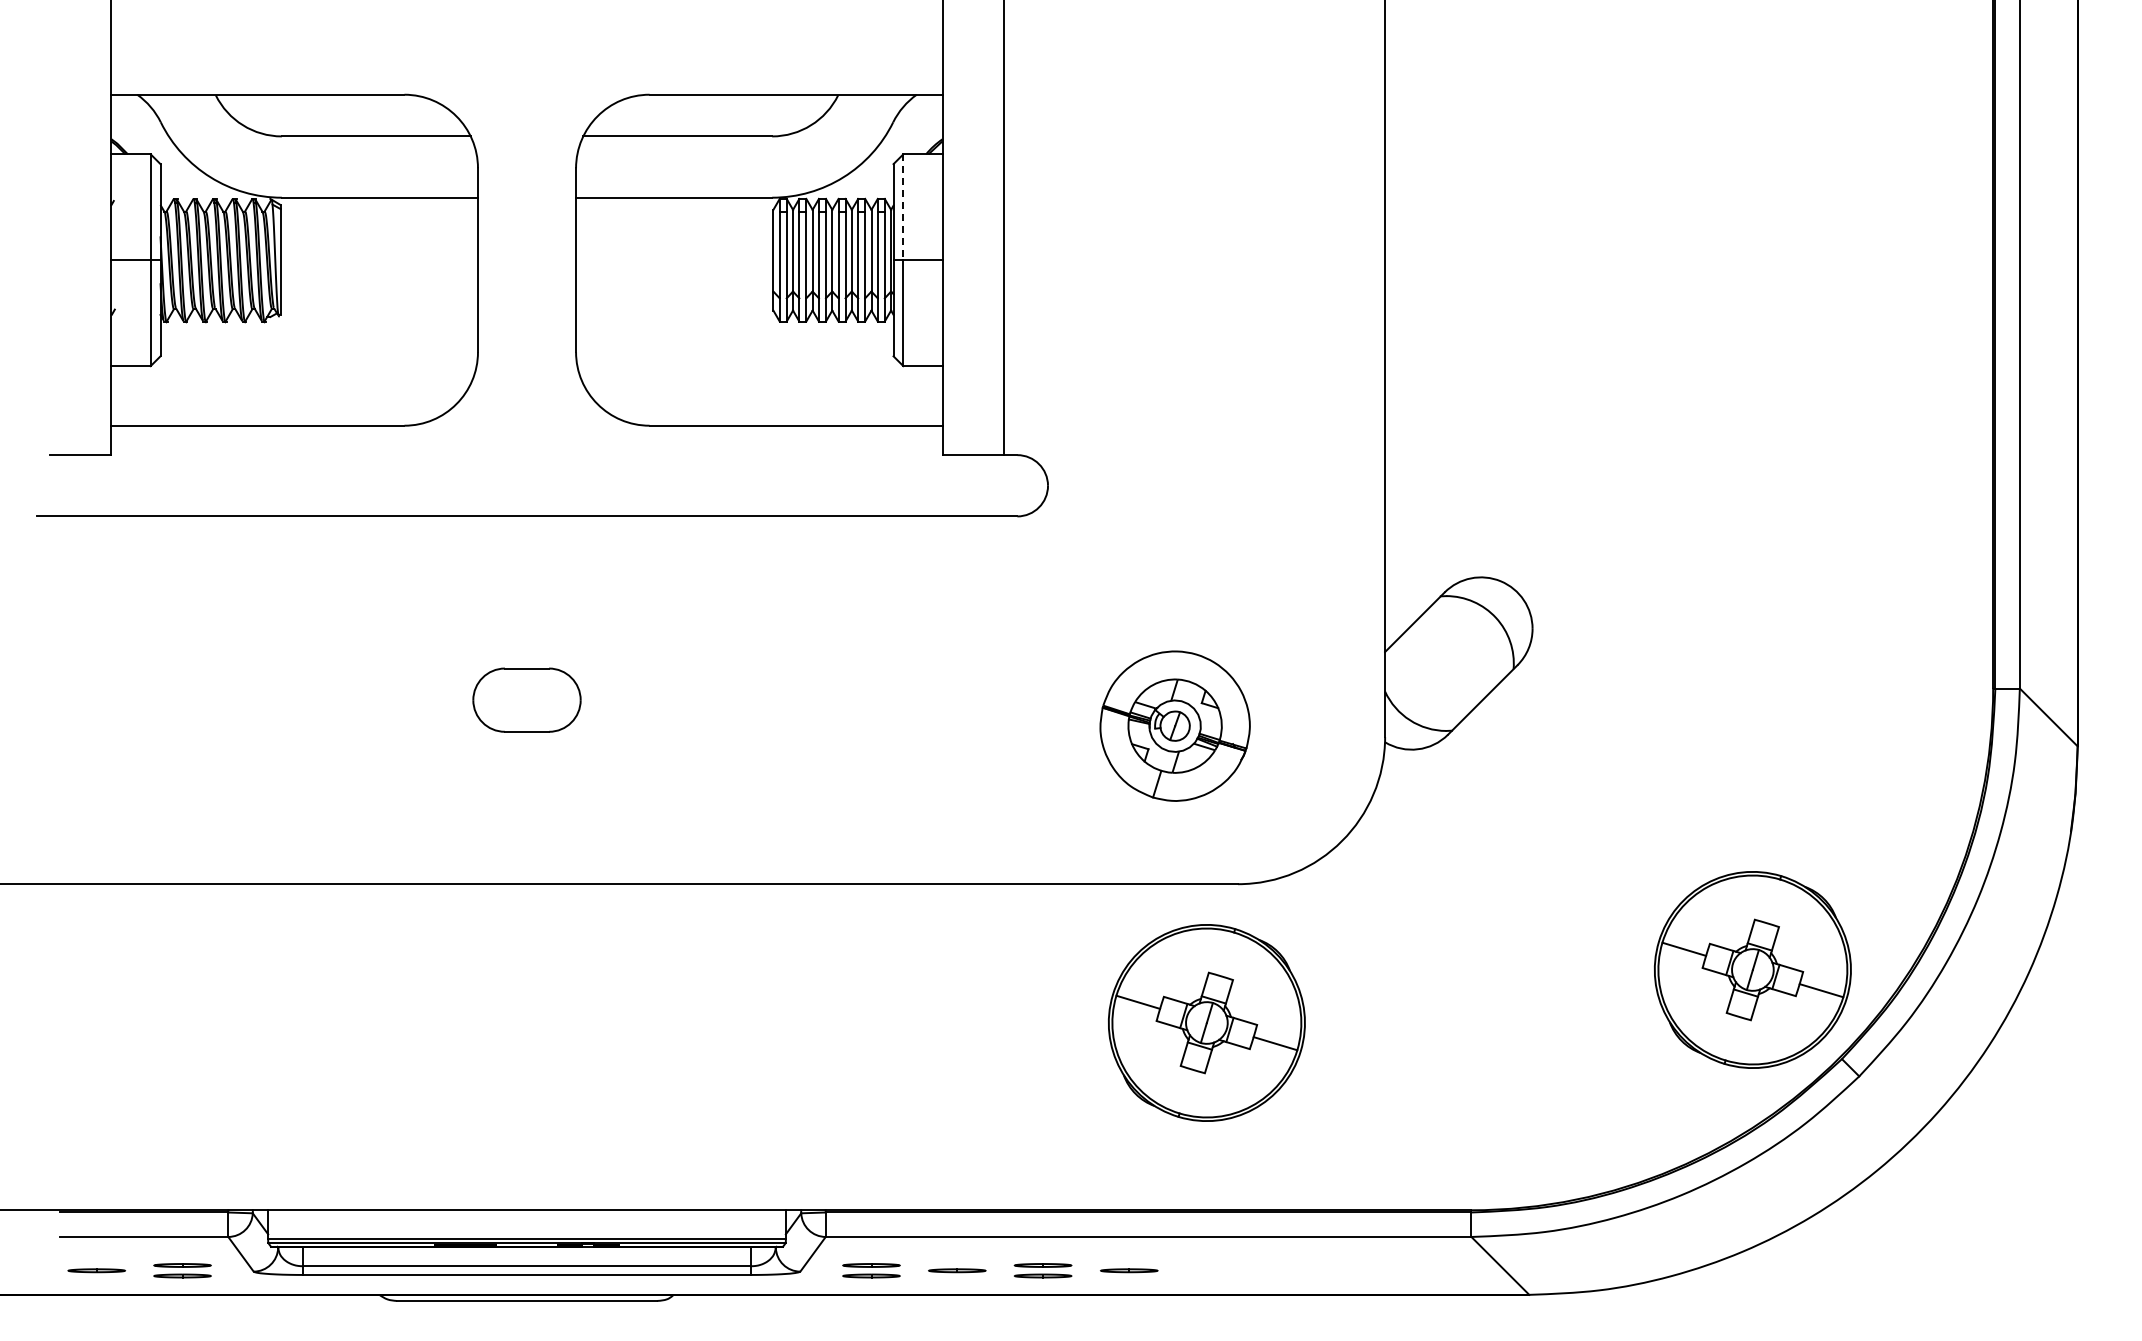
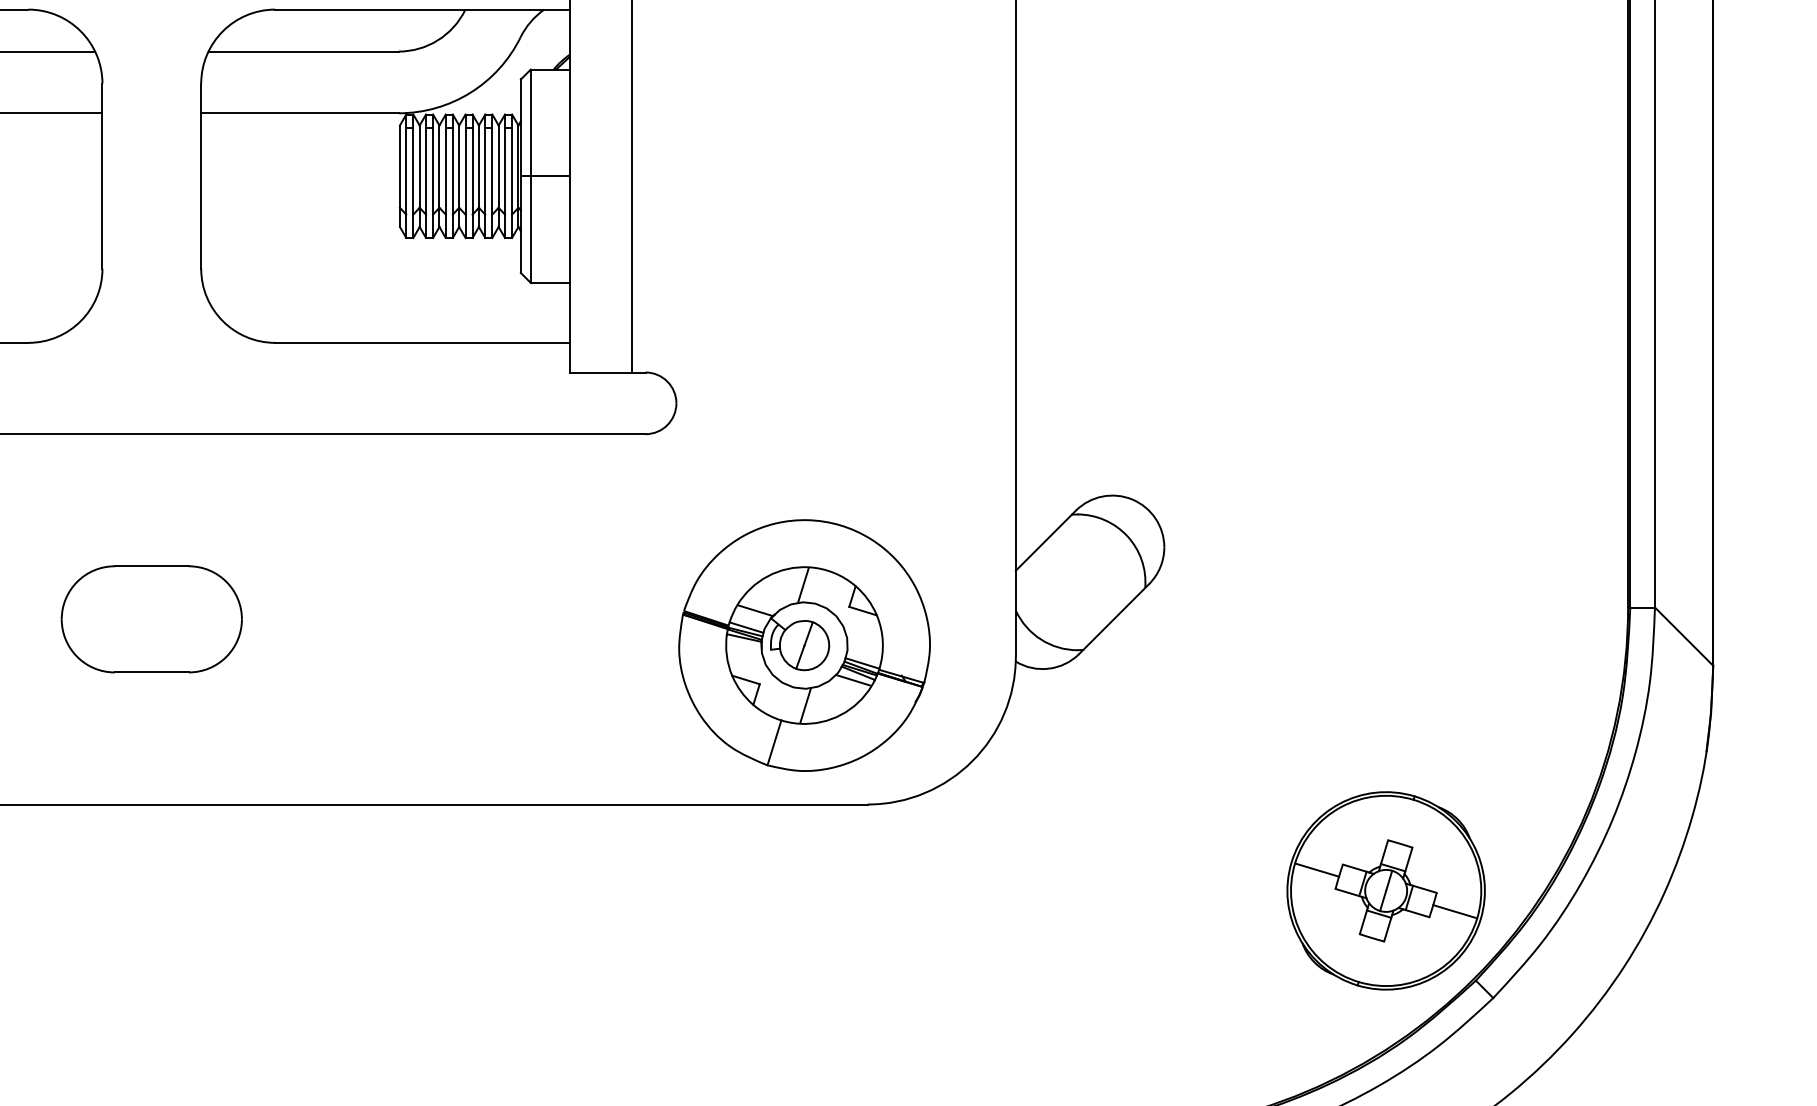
line: (903, 207) -> (530, 123), dashed -> solid
part: (526, 699) -> (151, 618), size x1.67
part: (1174, 725) -> (803, 644), size x1.67
part: (1206, 1022) -> (836, 943), removed

